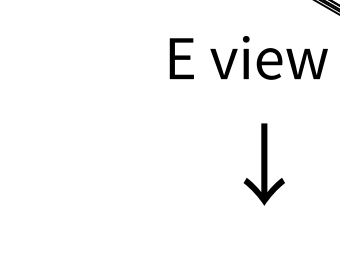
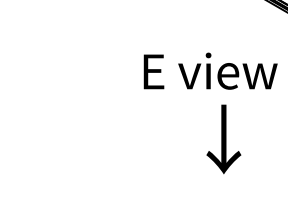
text: (248, 57) -> (210, 70), moved

